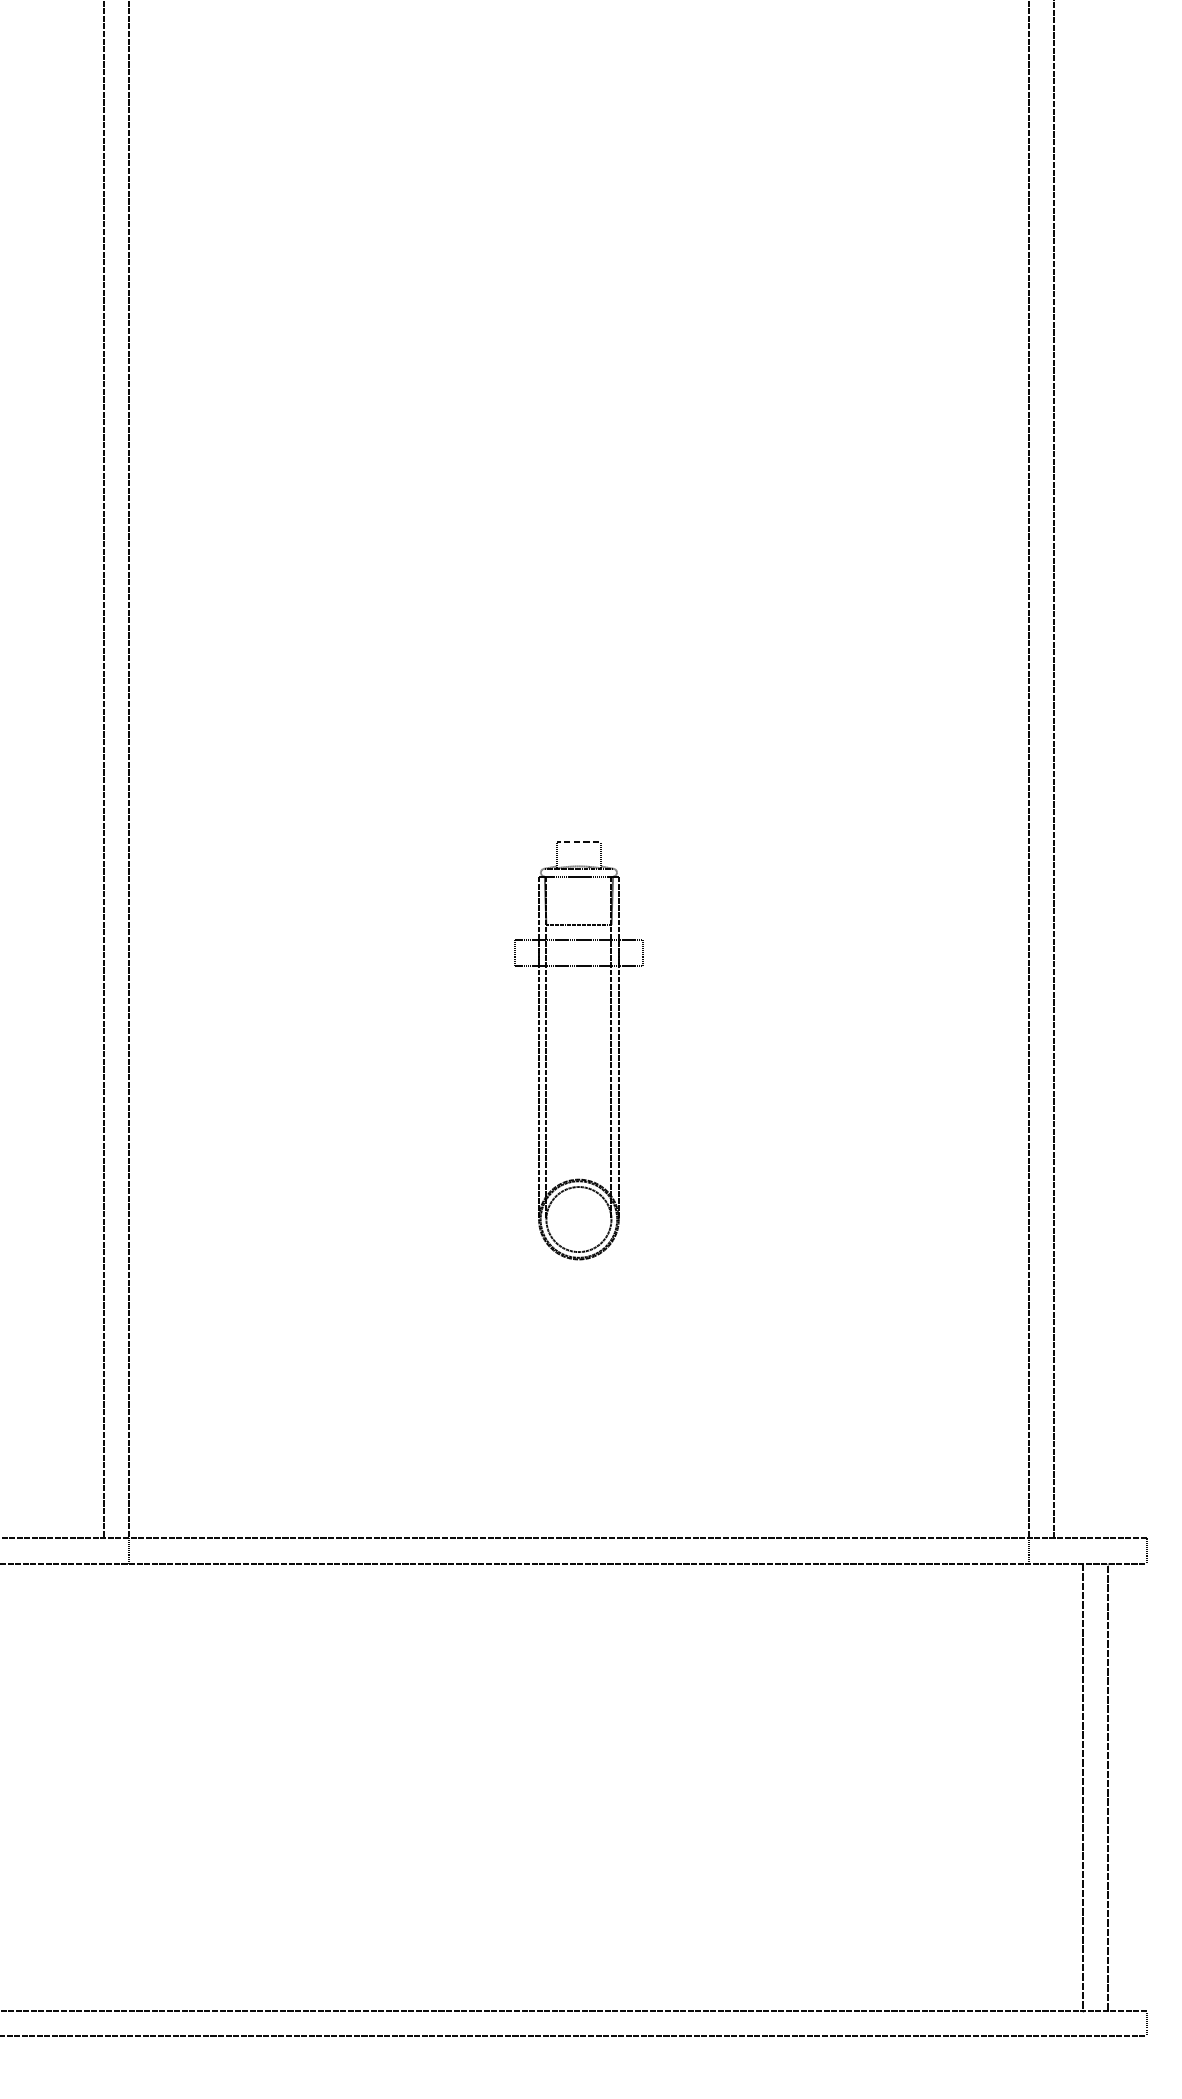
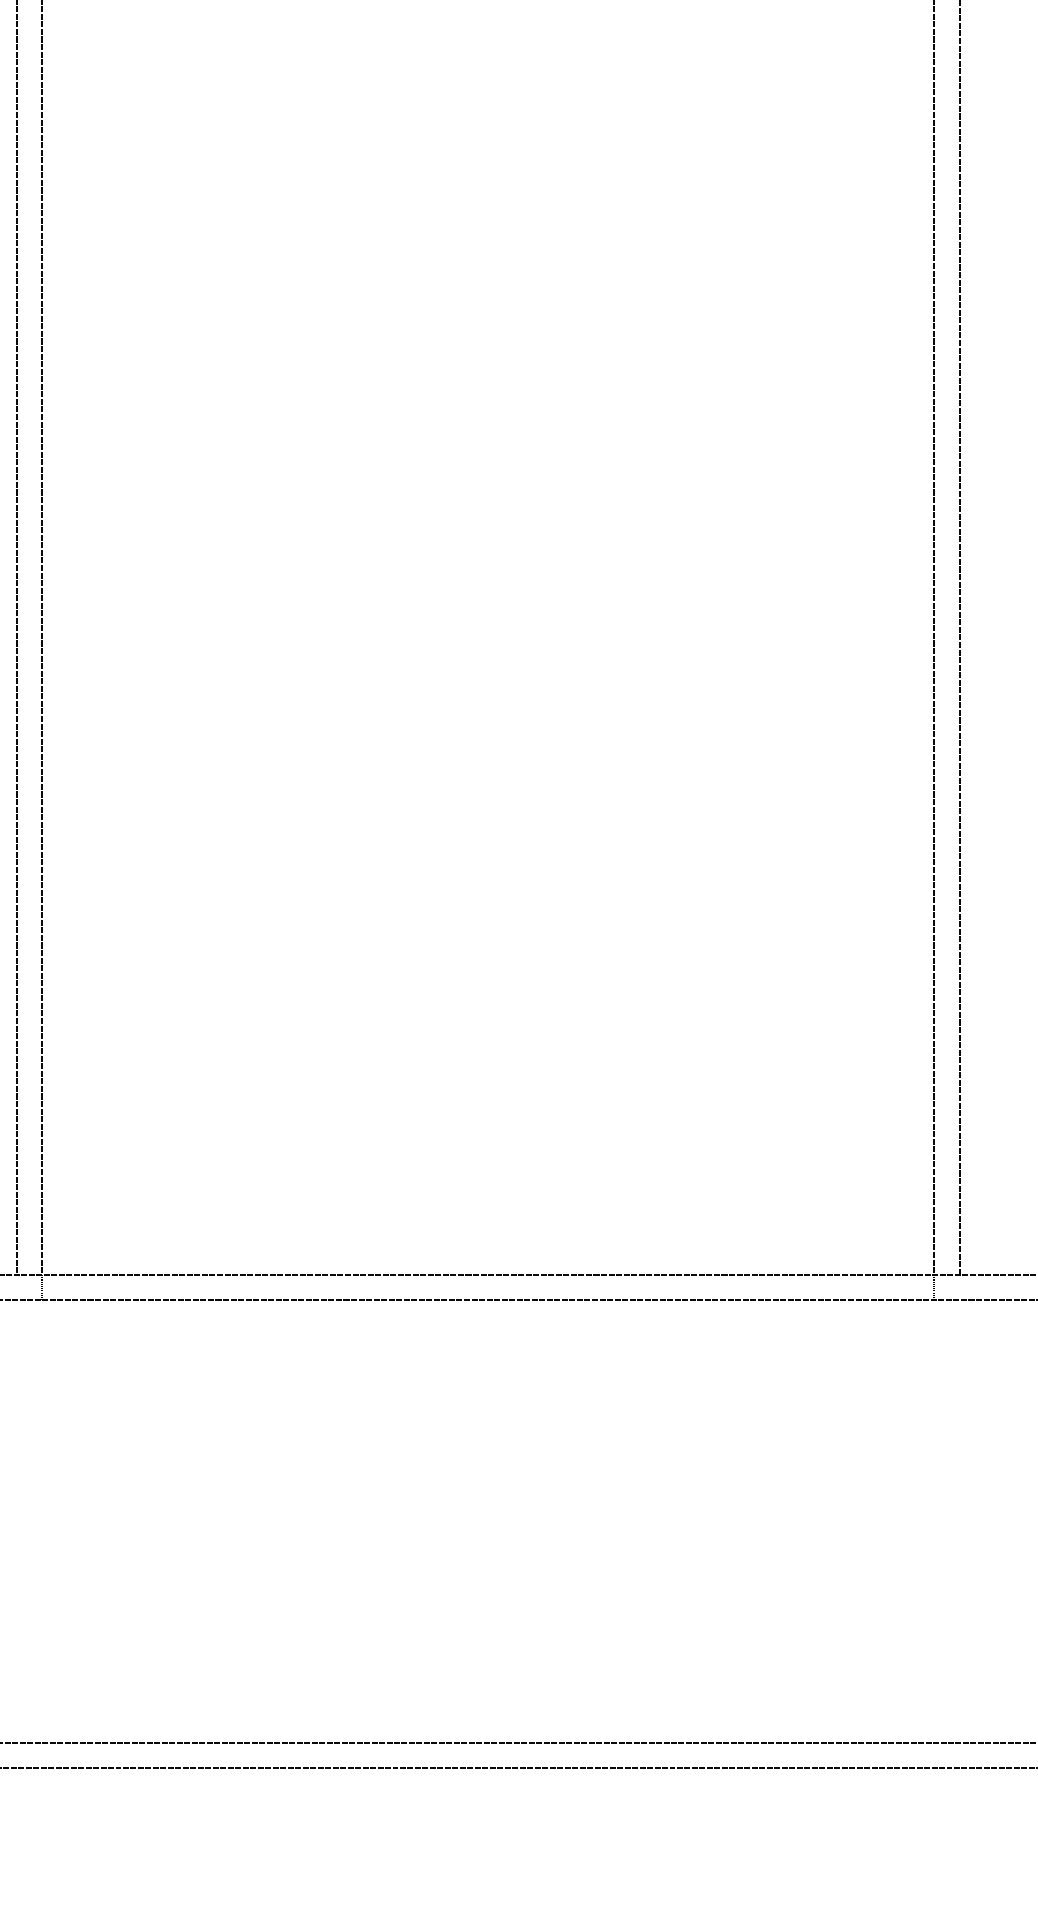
part: (546, 1050) -> (456, 790), removed
line: (1082, 1787) -> (987, 1521), removed
line: (1108, 1787) -> (1013, 1521), removed

